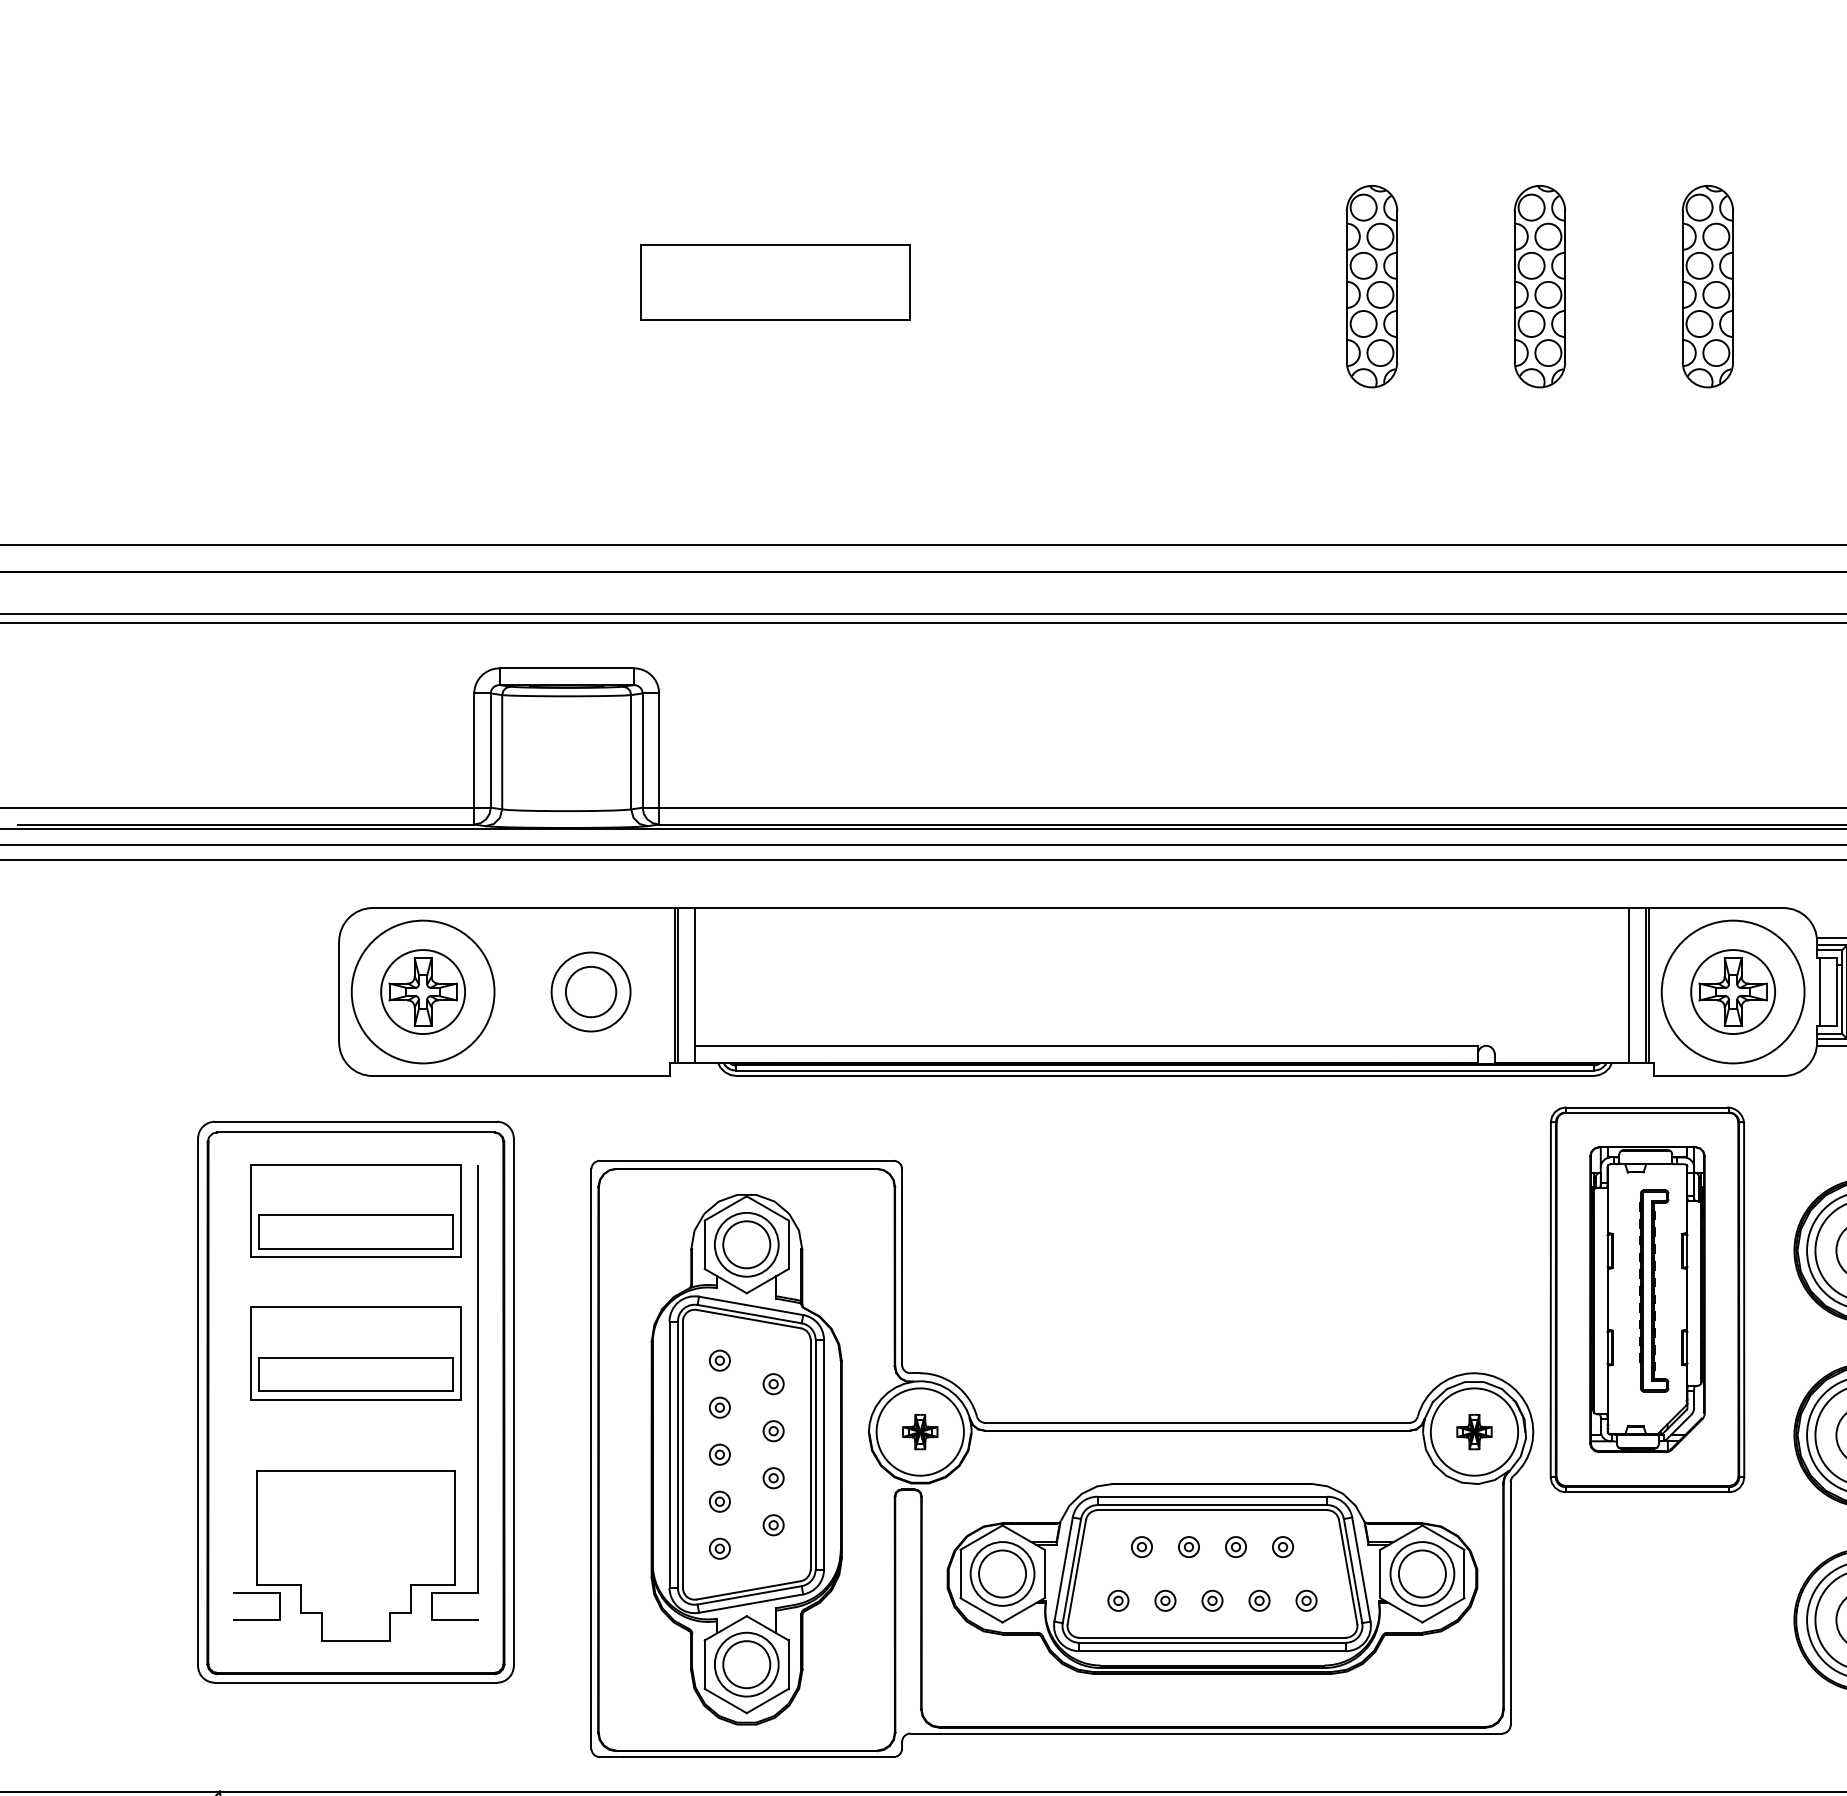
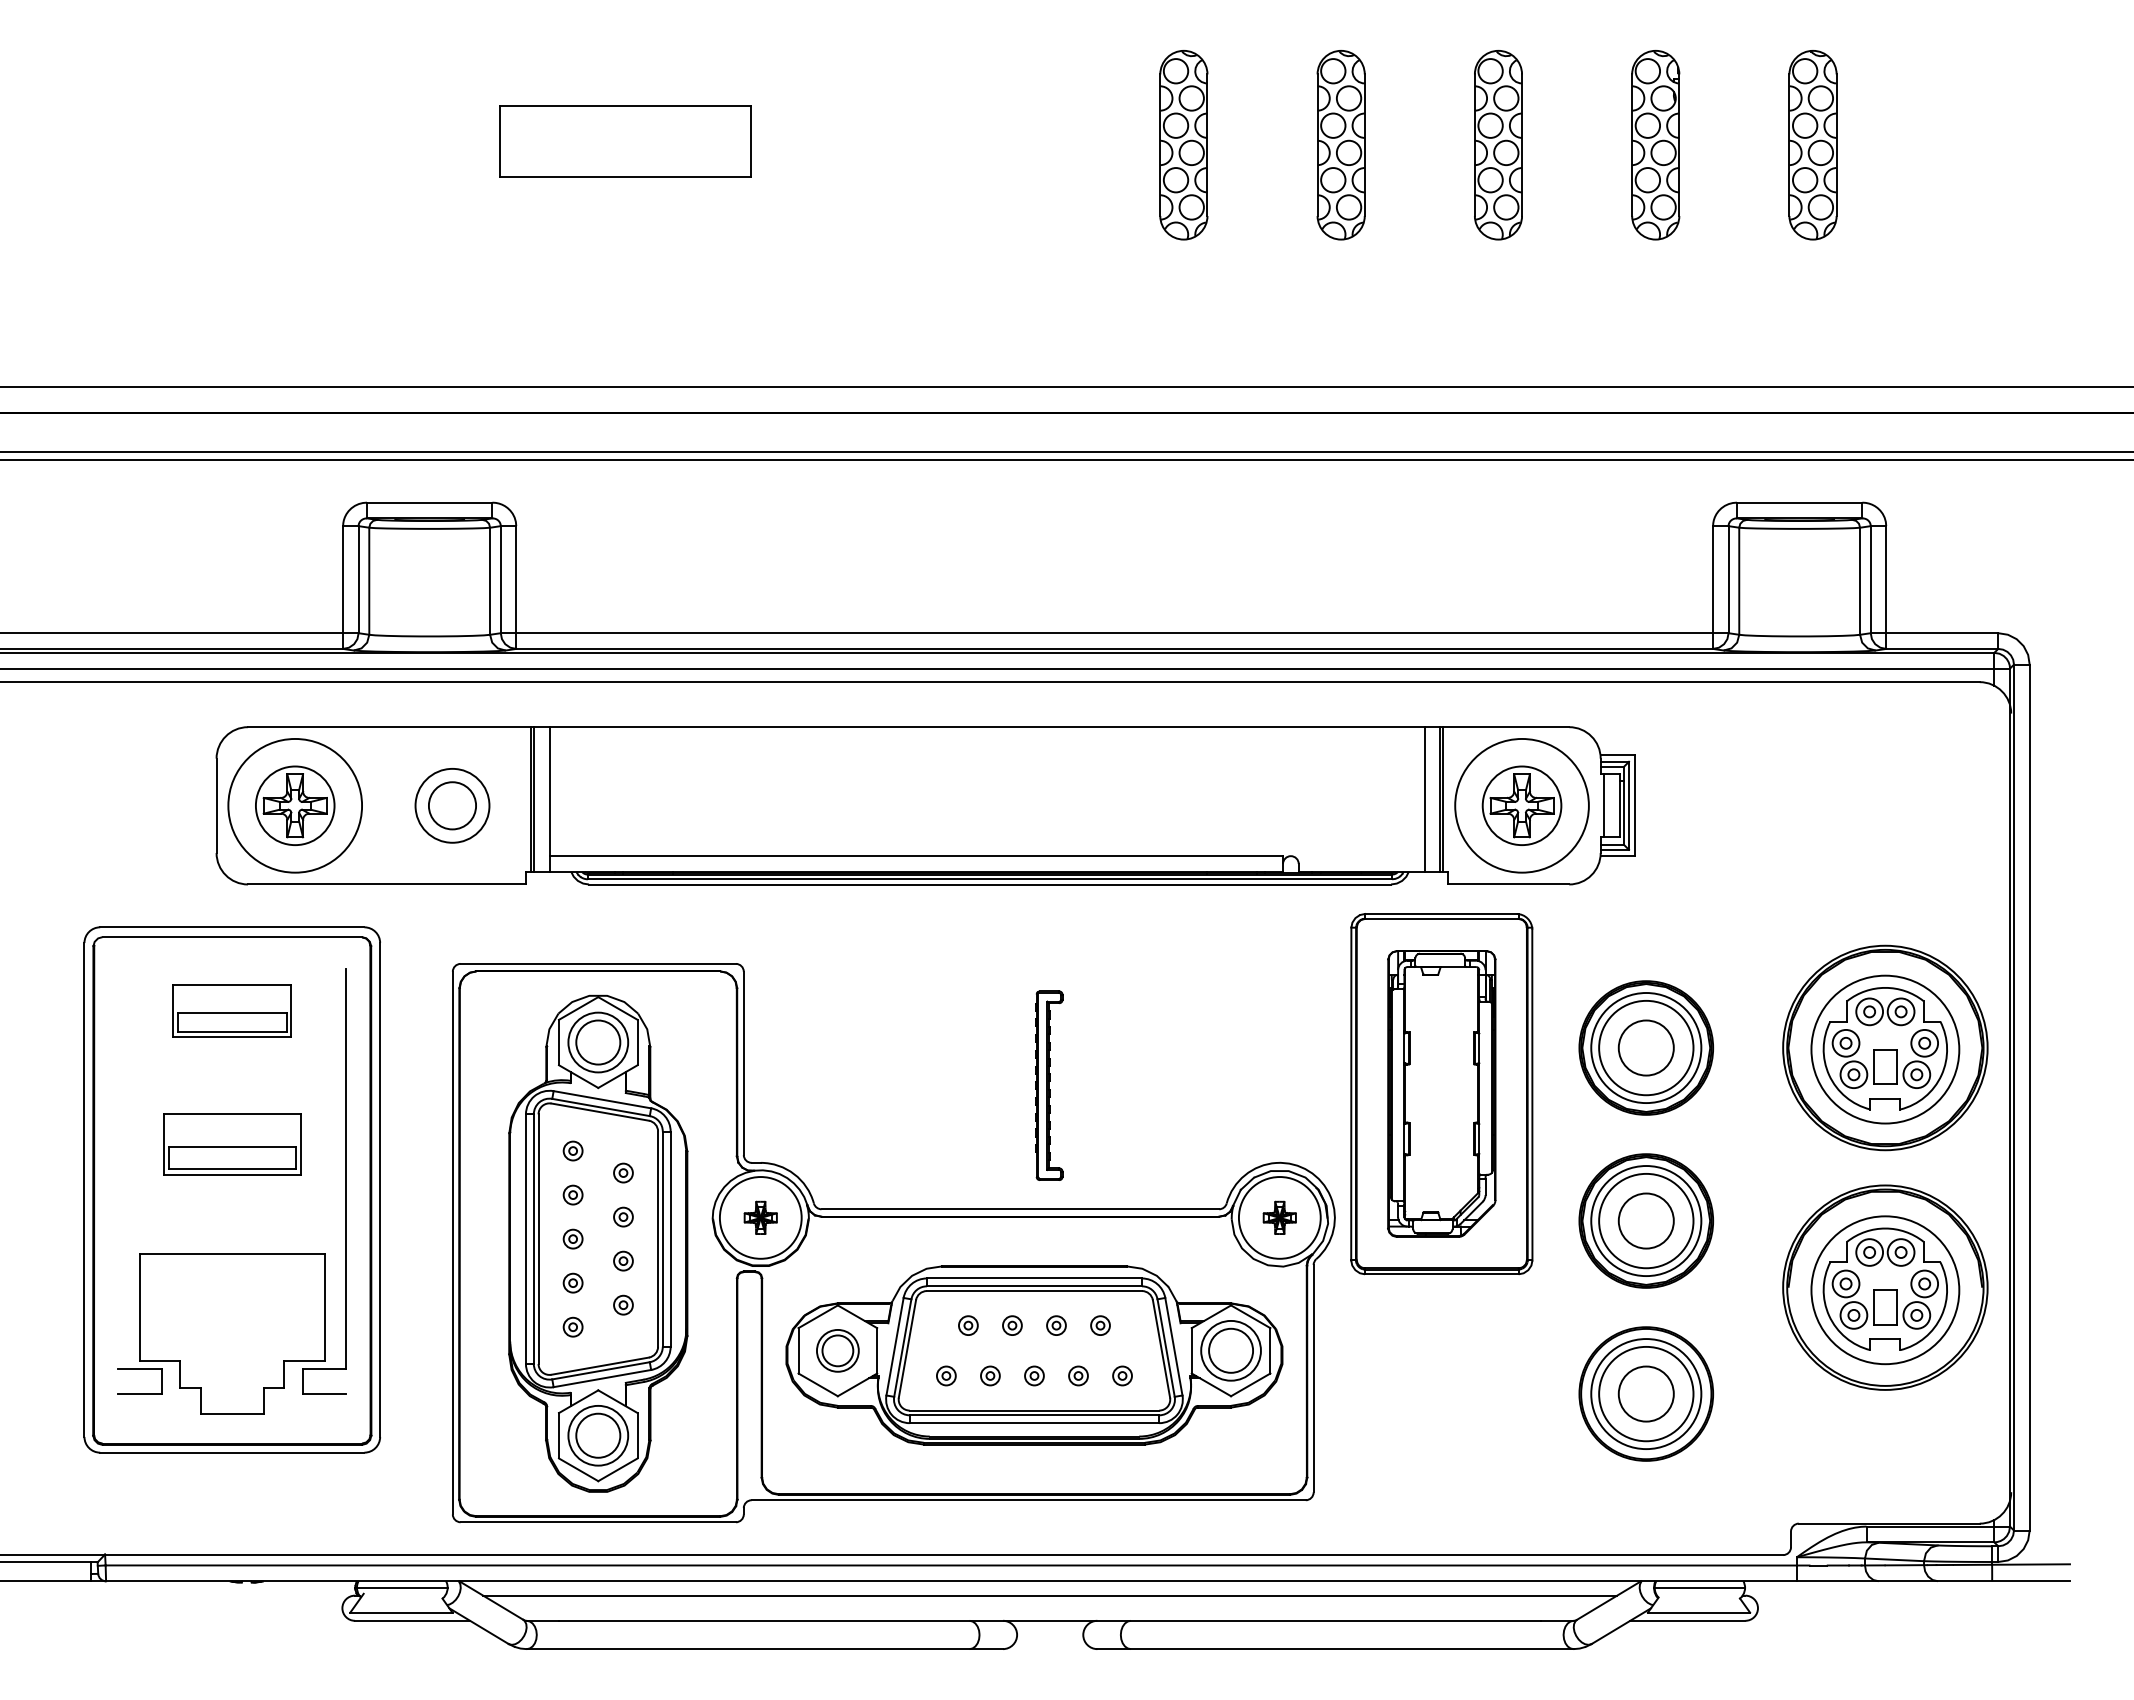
part: (356, 1210) -> (232, 1010), size x0.6
part: (1654, 1290) -> (1049, 1085), moved
part: (356, 1353) -> (232, 1144), size x0.7
part: (1002, 1573) -> (837, 1350), size x0.7

